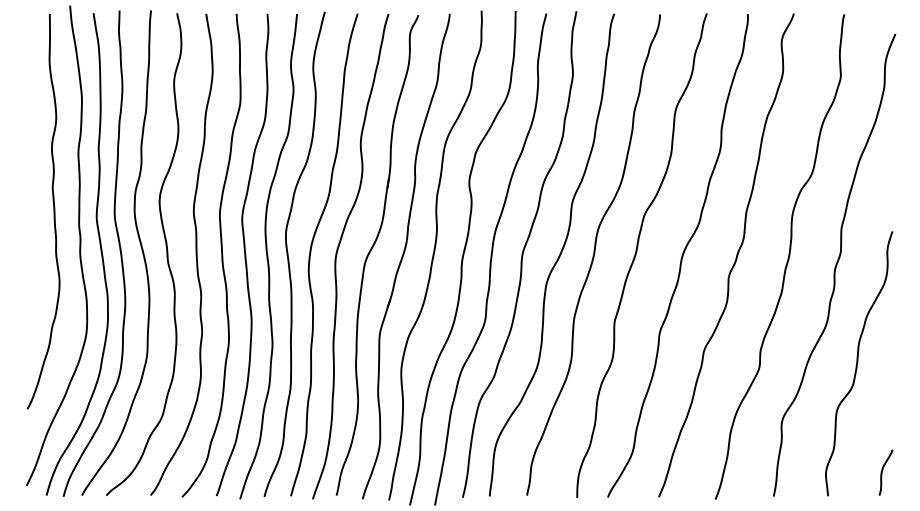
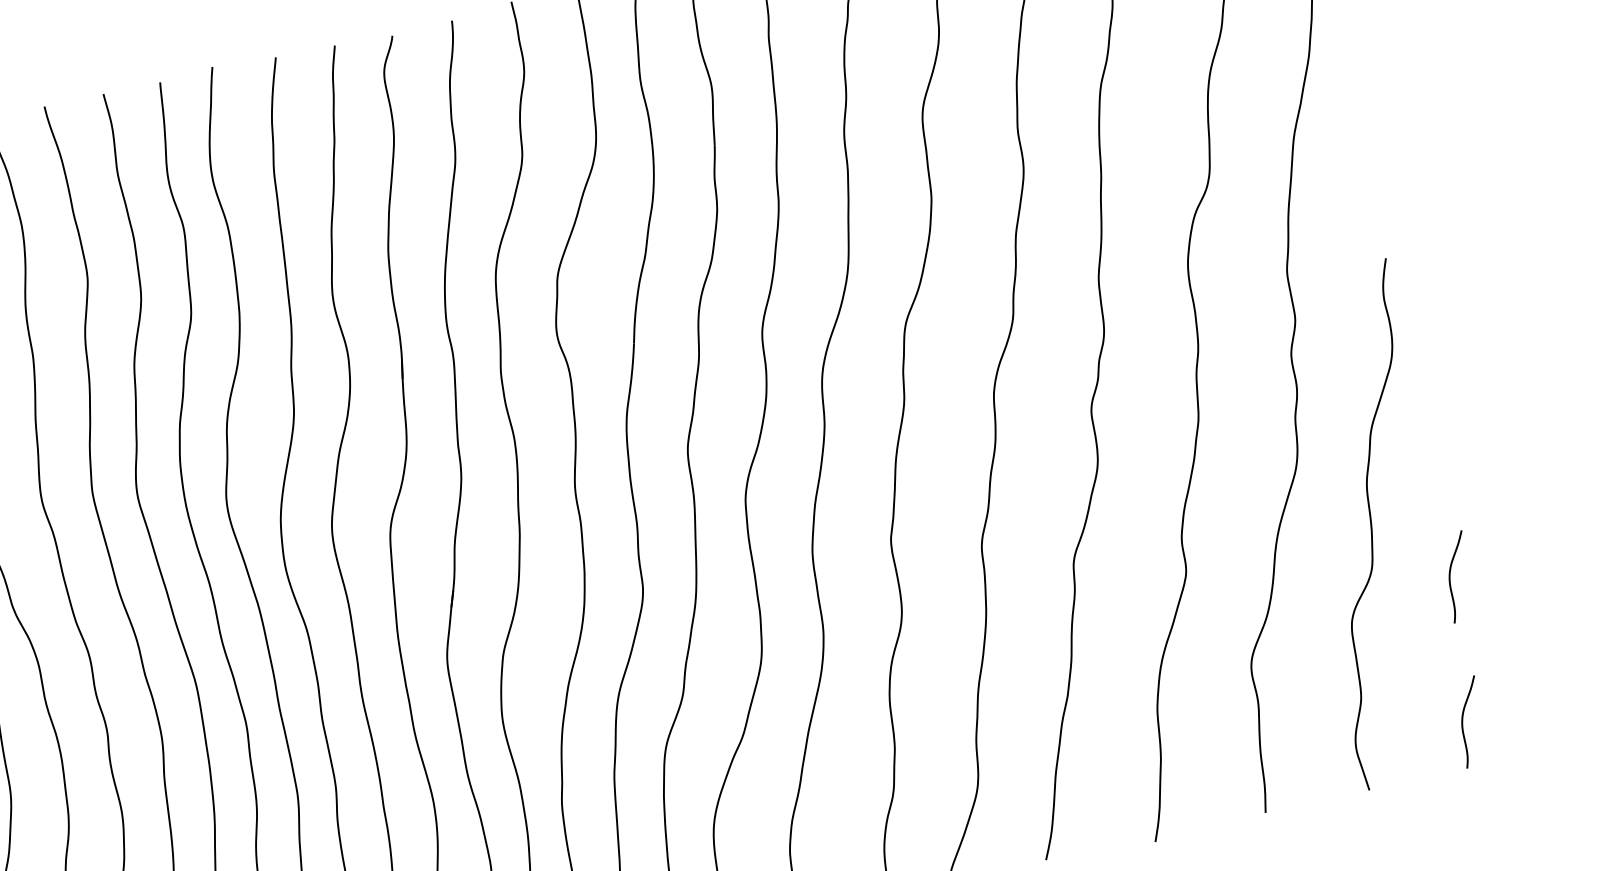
curve: (892, 396) -> (1452, 573), added

